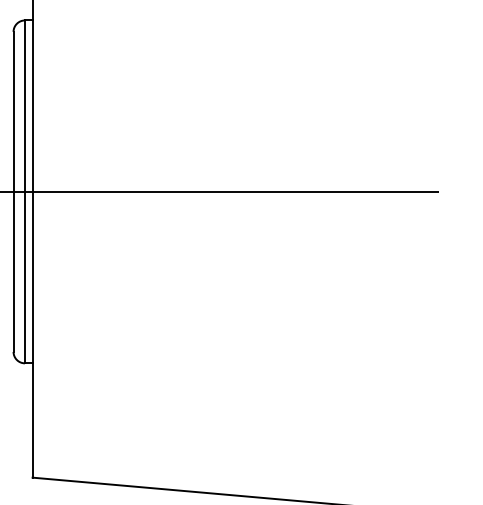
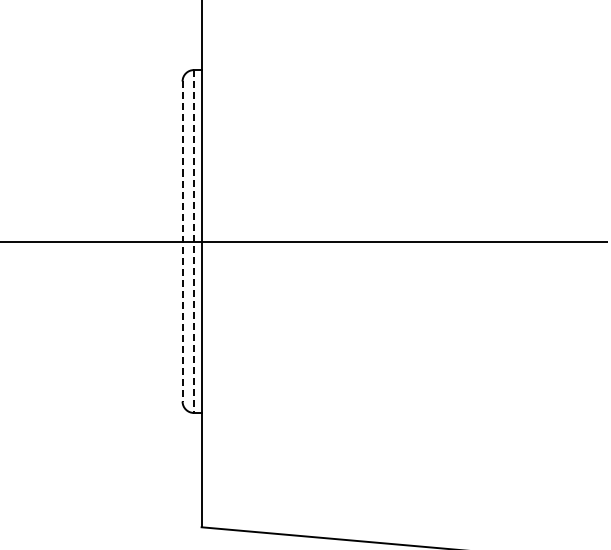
line: (13, 192) -> (182, 242), solid -> dashed
line: (25, 192) -> (194, 242), solid -> dashed

